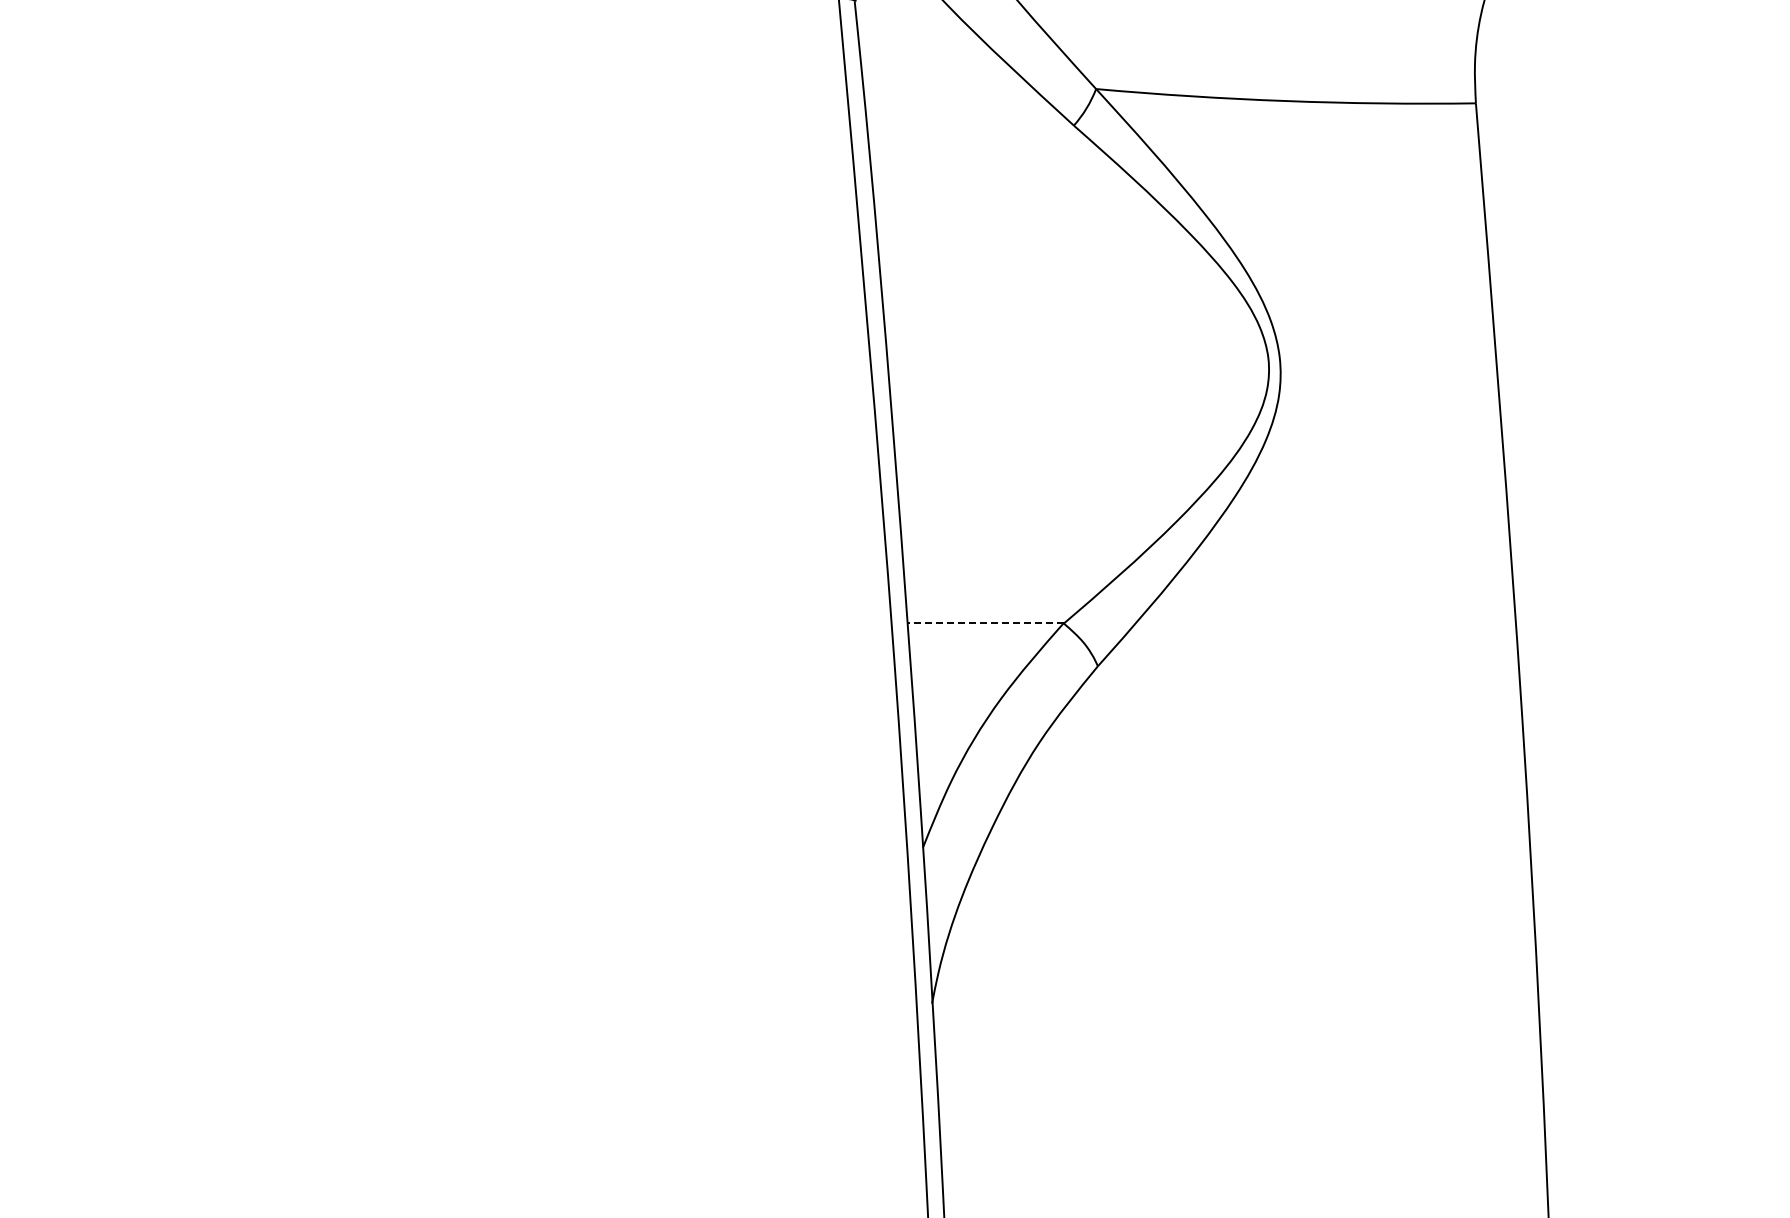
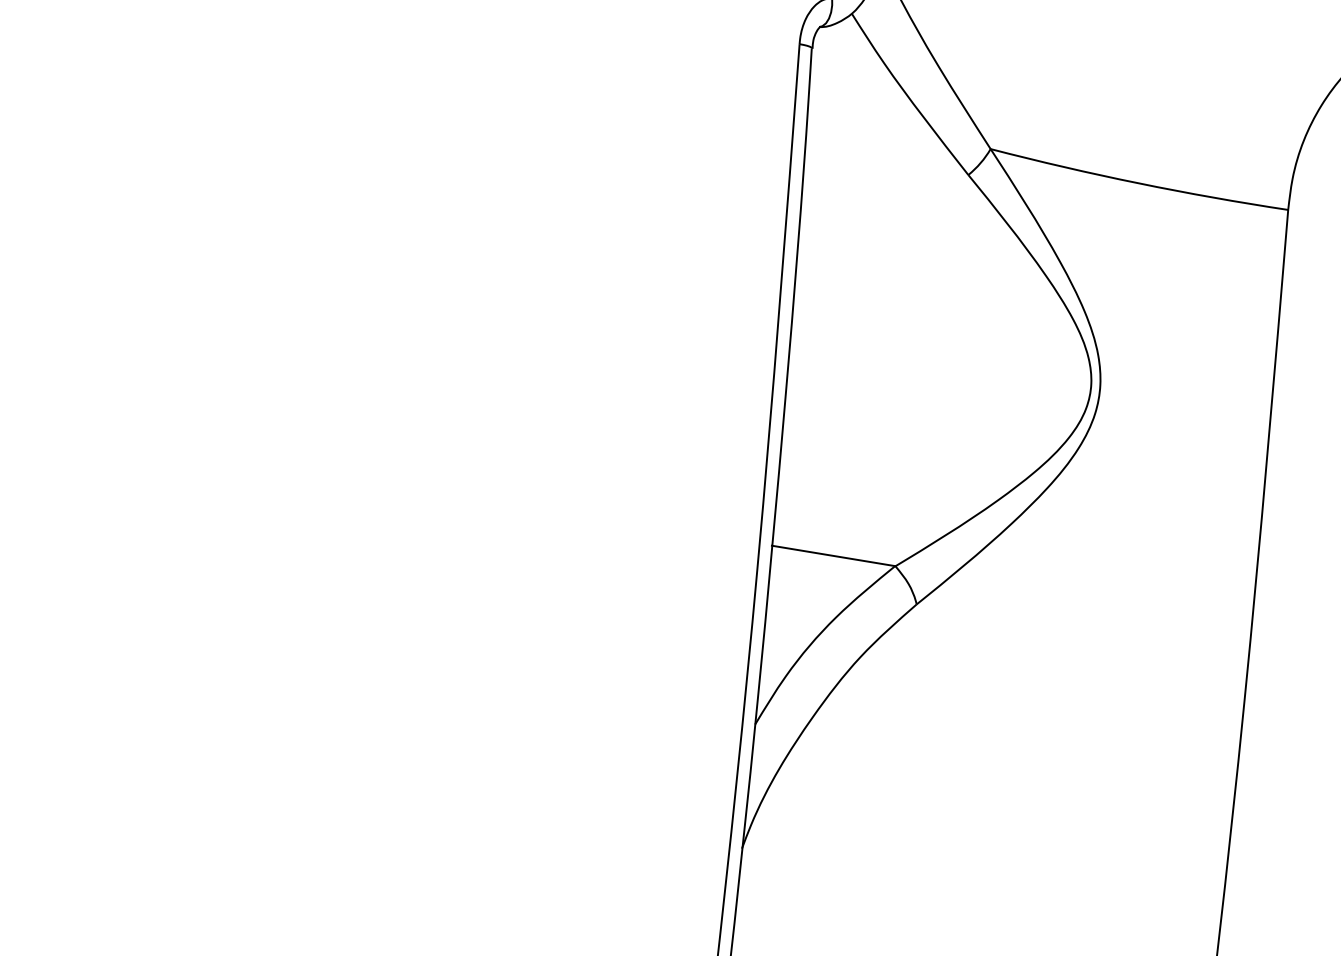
line: (984, 623) -> (832, 555), dashed -> solid

